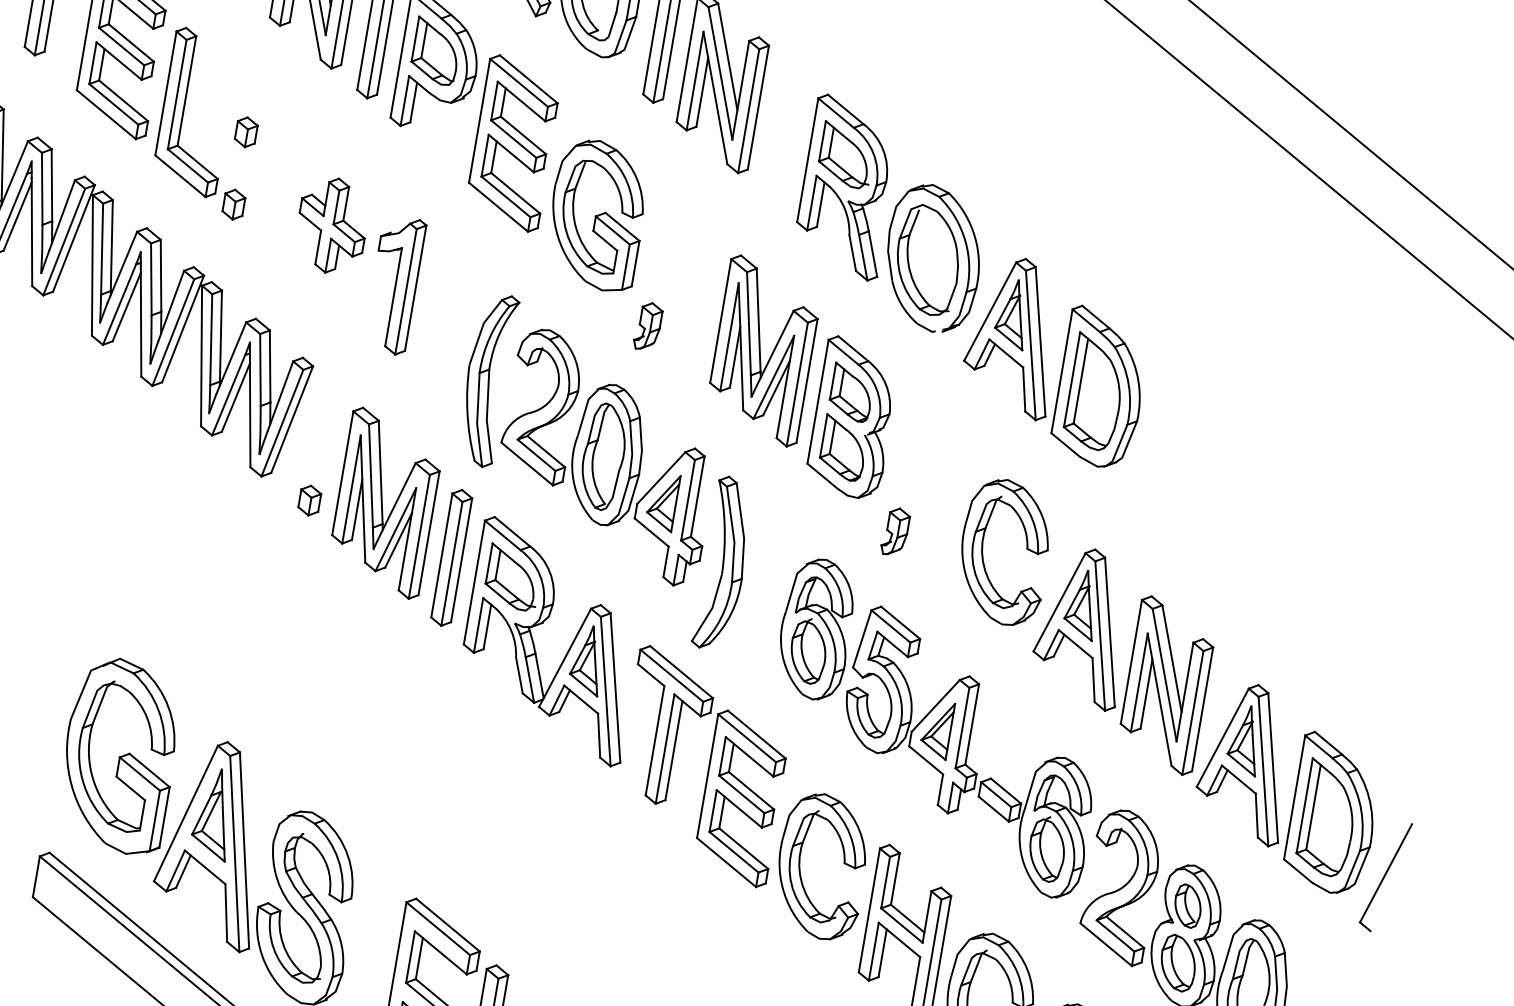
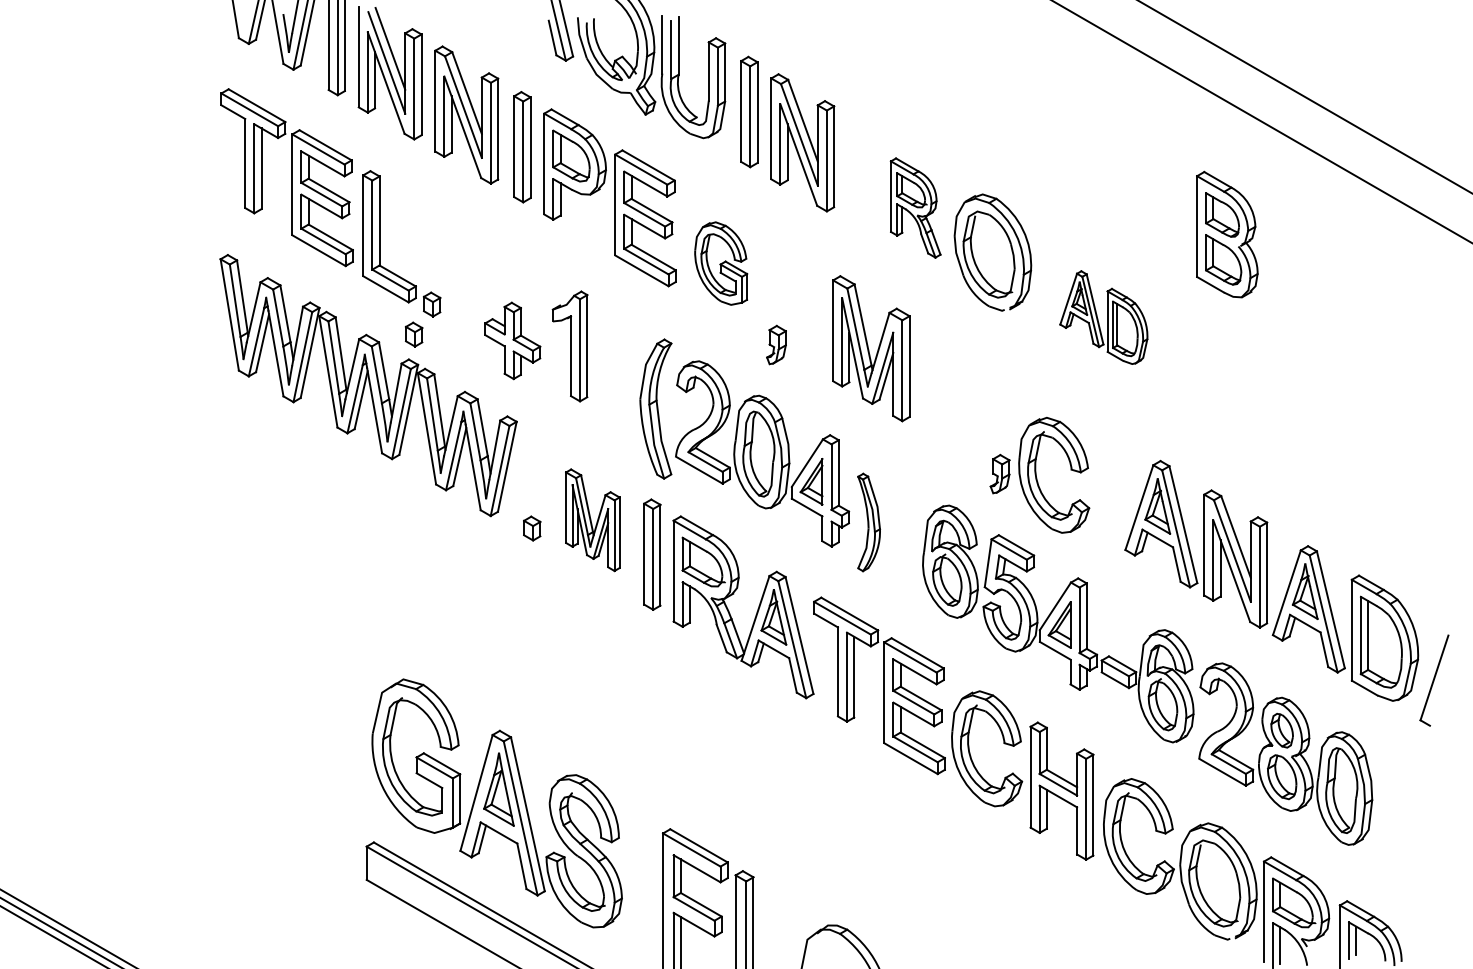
part: (246, 132) -> (414, 334), moved
part: (847, 186) -> (915, 207), size x0.7
part: (597, 214) -> (721, 263), size x0.7
part: (331, 225) -> (512, 340), moved
part: (1055, 361) -> (1103, 317), size x0.6
part: (853, 417) -> (1227, 234), moved
part: (385, 502) -> (592, 519), size x0.7
part: (1025, 549) -> (1070, 470), moved
part: (723, 563) -> (868, 522), size x0.7

